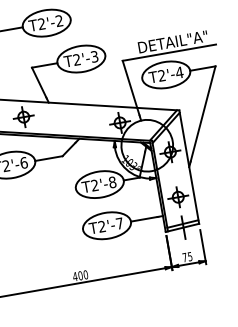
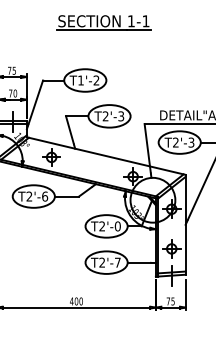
text: (41, 24) -> (80, 80), T2'-2 -> T1'-2
text: (179, 72) -> (191, 142), T2'-4 -> T2'-3
text: (112, 182) -> (117, 226), T2'-8 -> T2'-0

